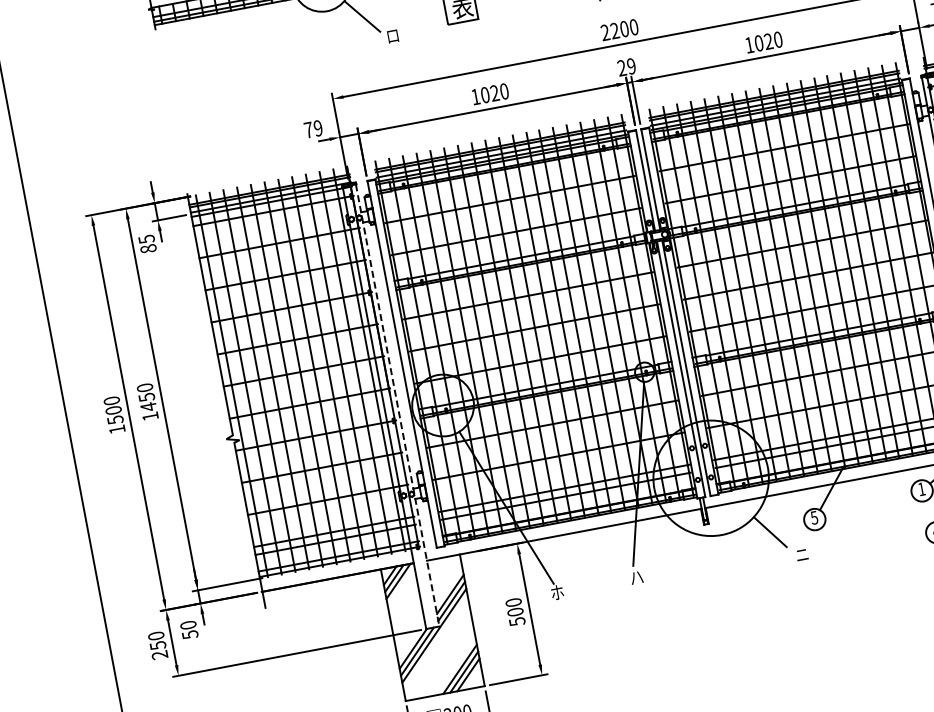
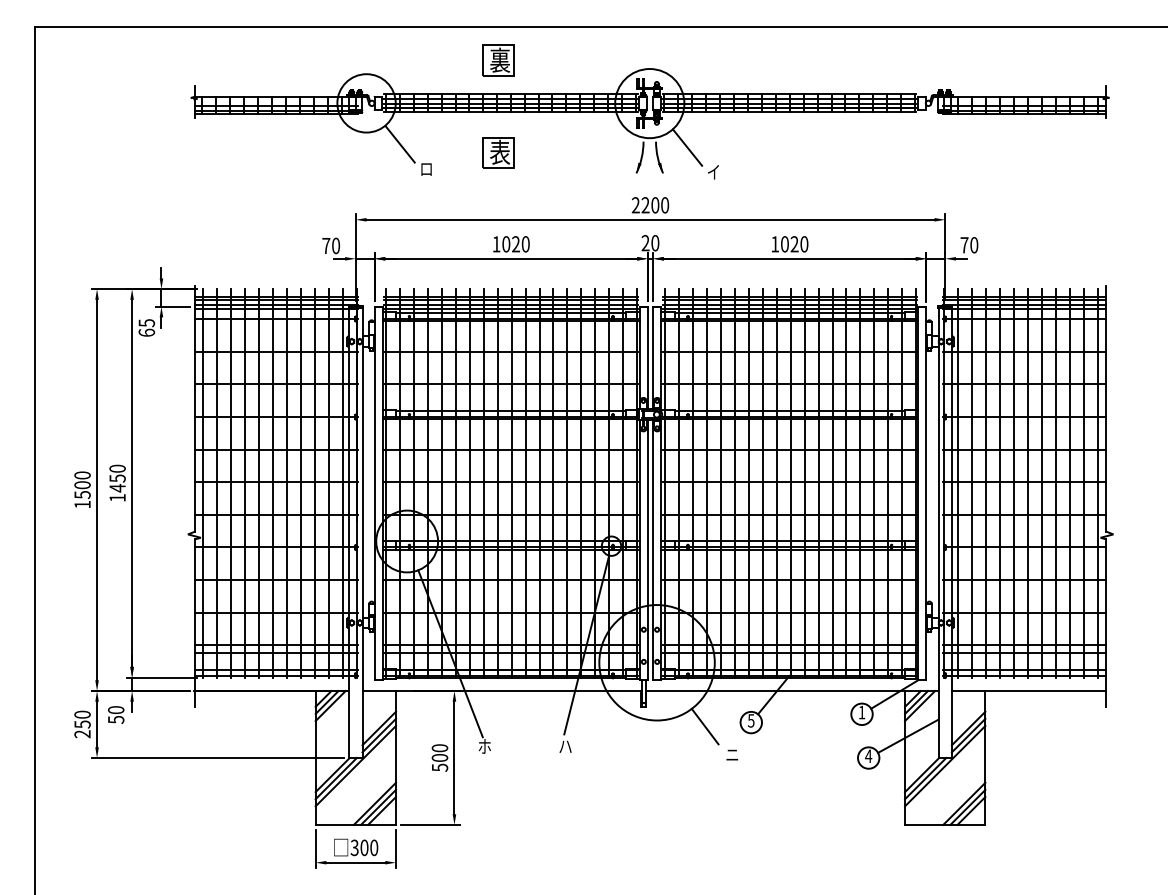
text: (631, 66) -> (655, 243), 29 -> 20
text: (318, 128) -> (336, 246), 79 -> 70
text: (148, 248) -> (146, 332), 85 -> 65
line: (397, 405) -> (362, 533), dashed -> solid

